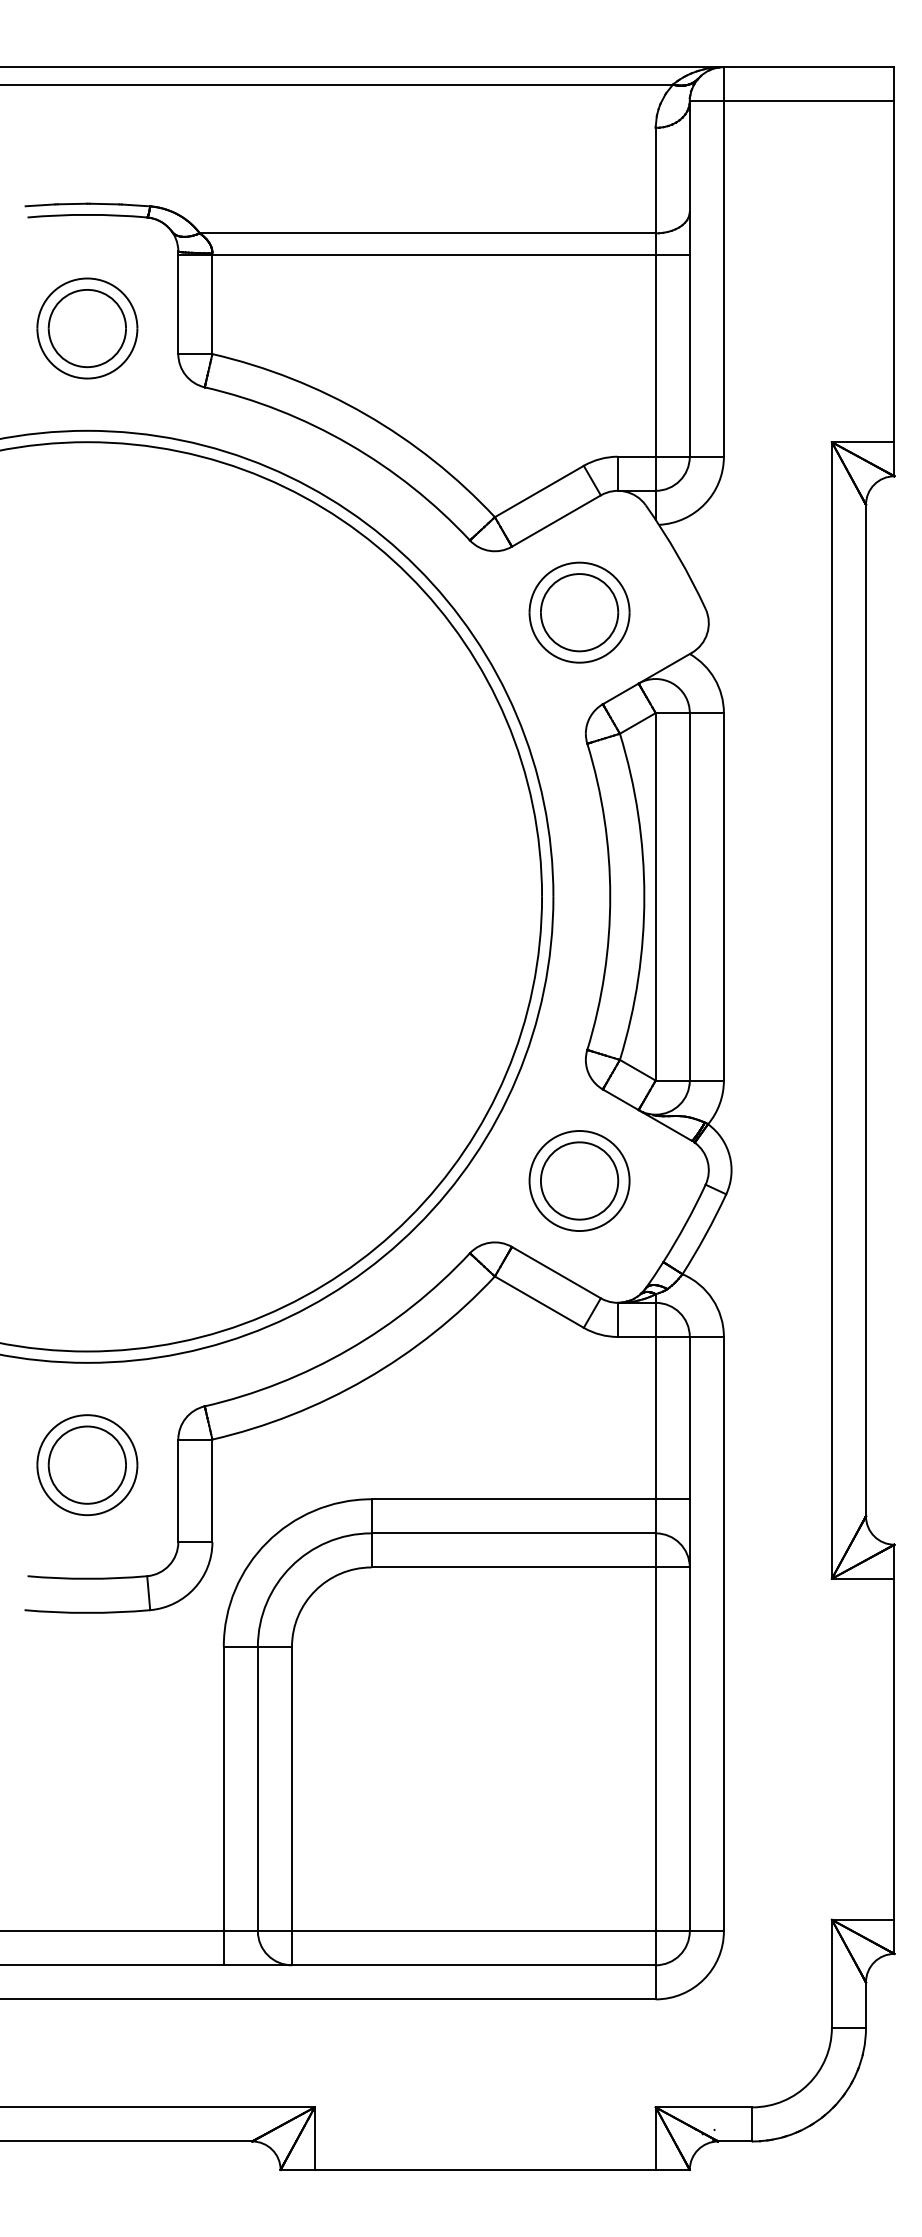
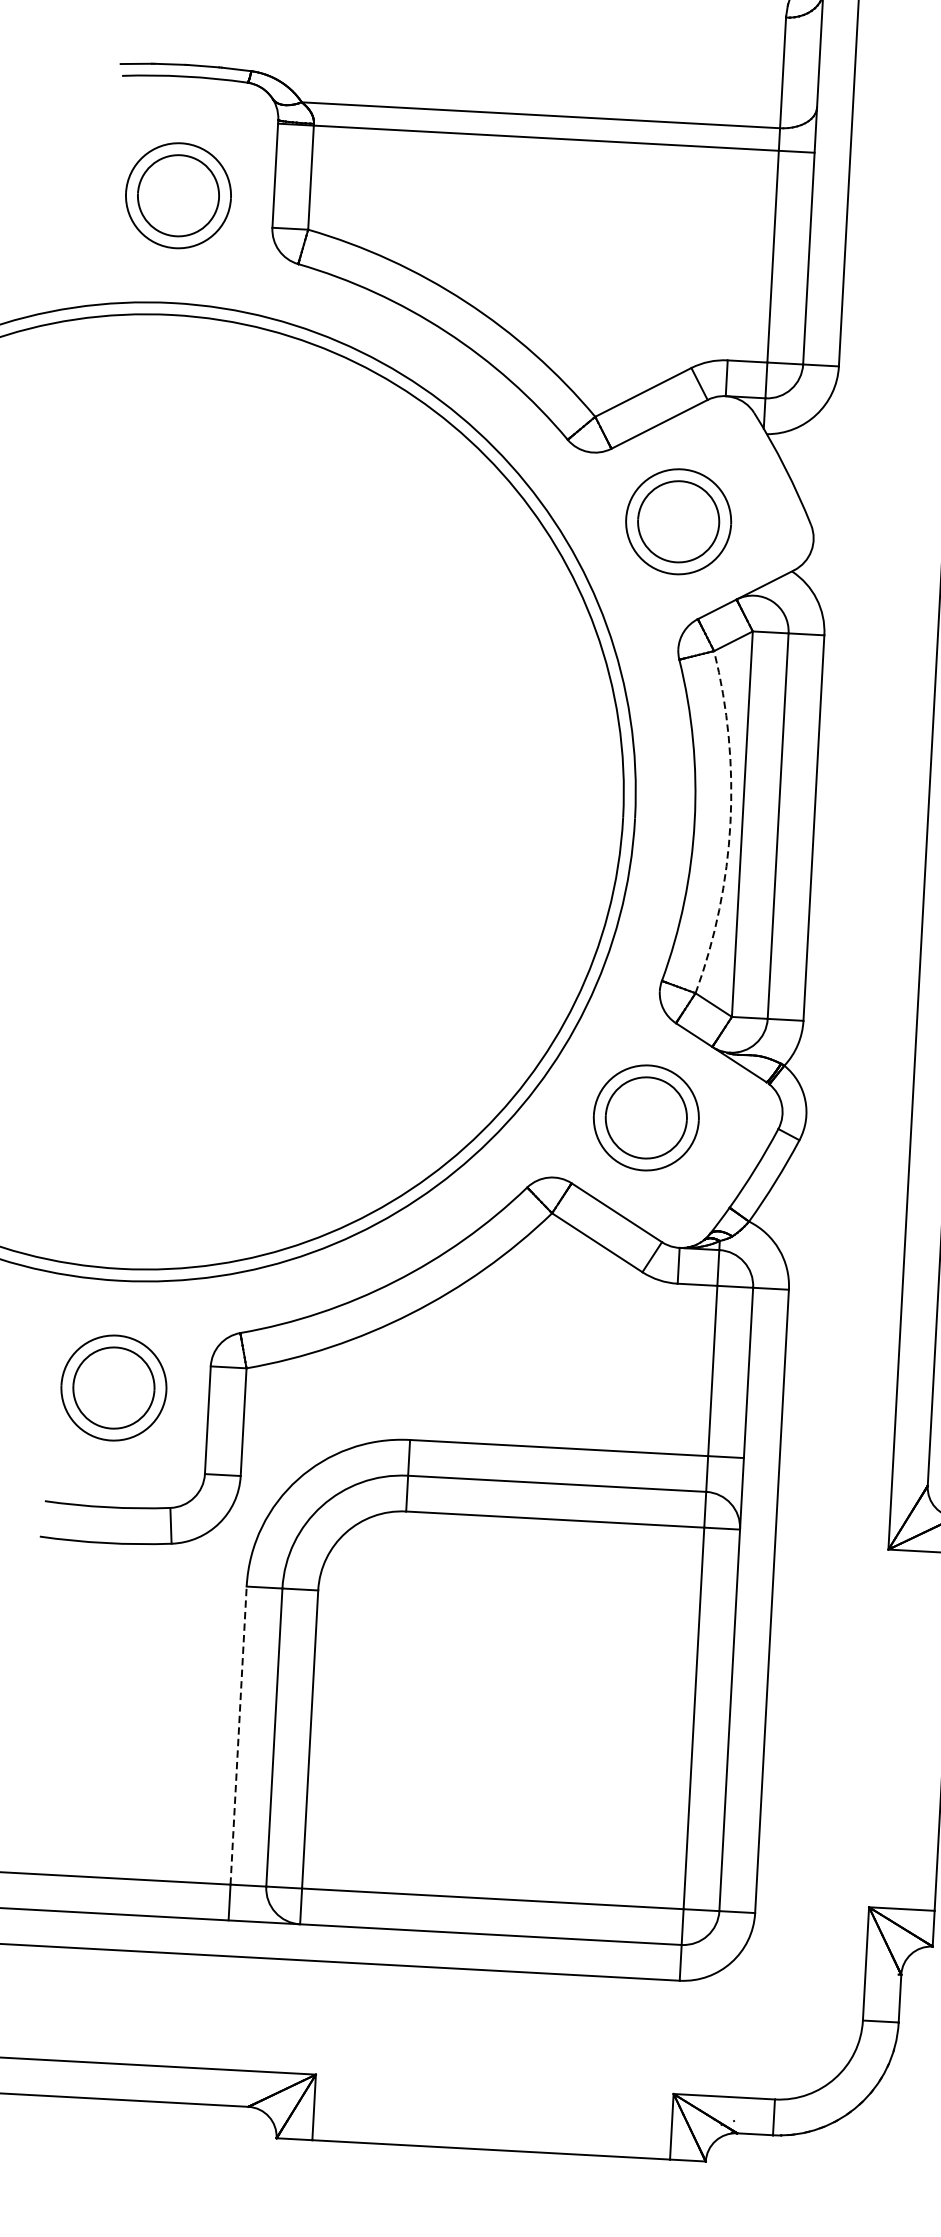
arc: (644, 896) -> (730, 823), solid -> dashed
line: (223, 1788) -> (238, 1734), solid -> dashed

